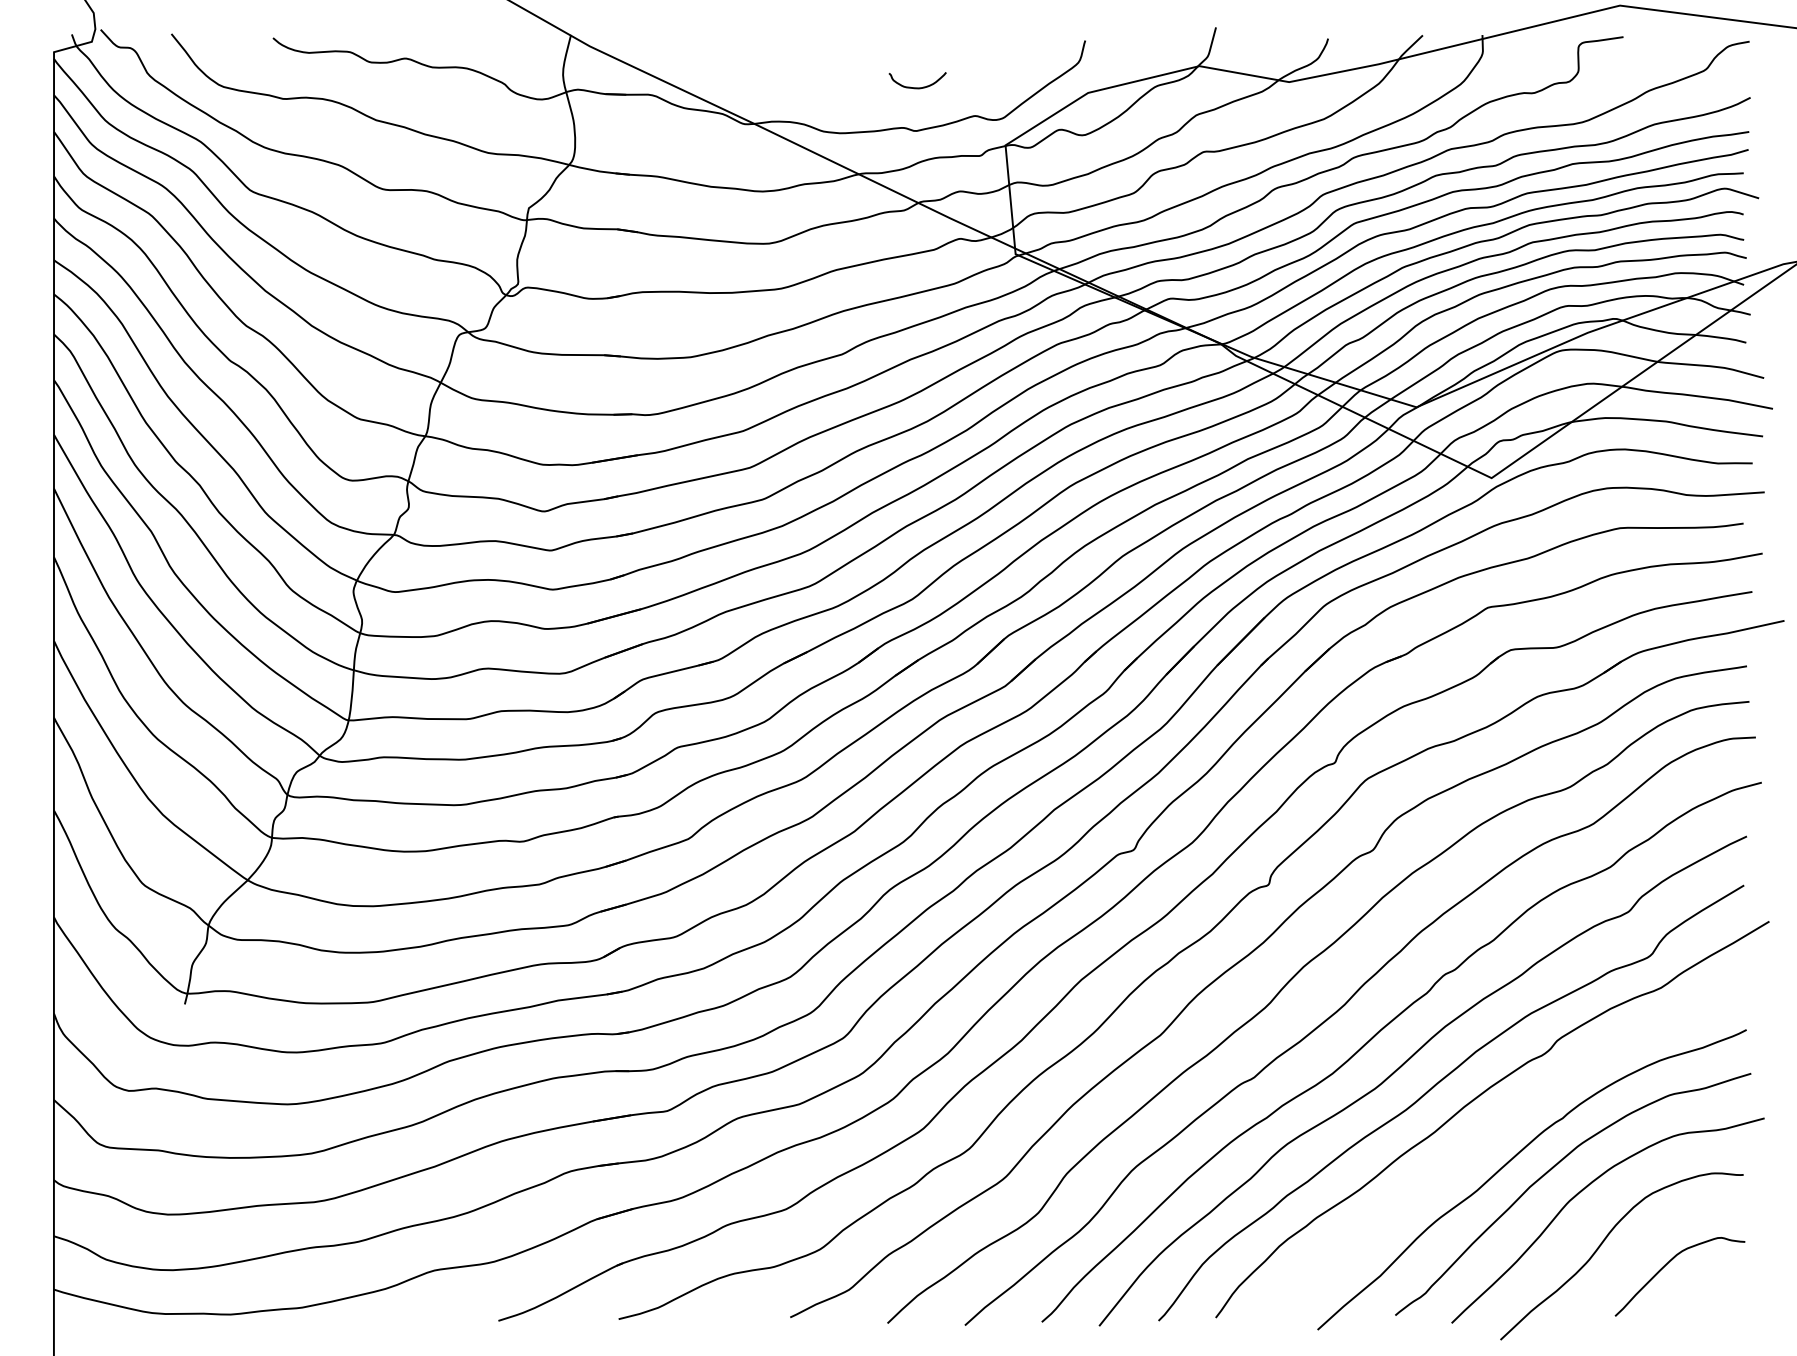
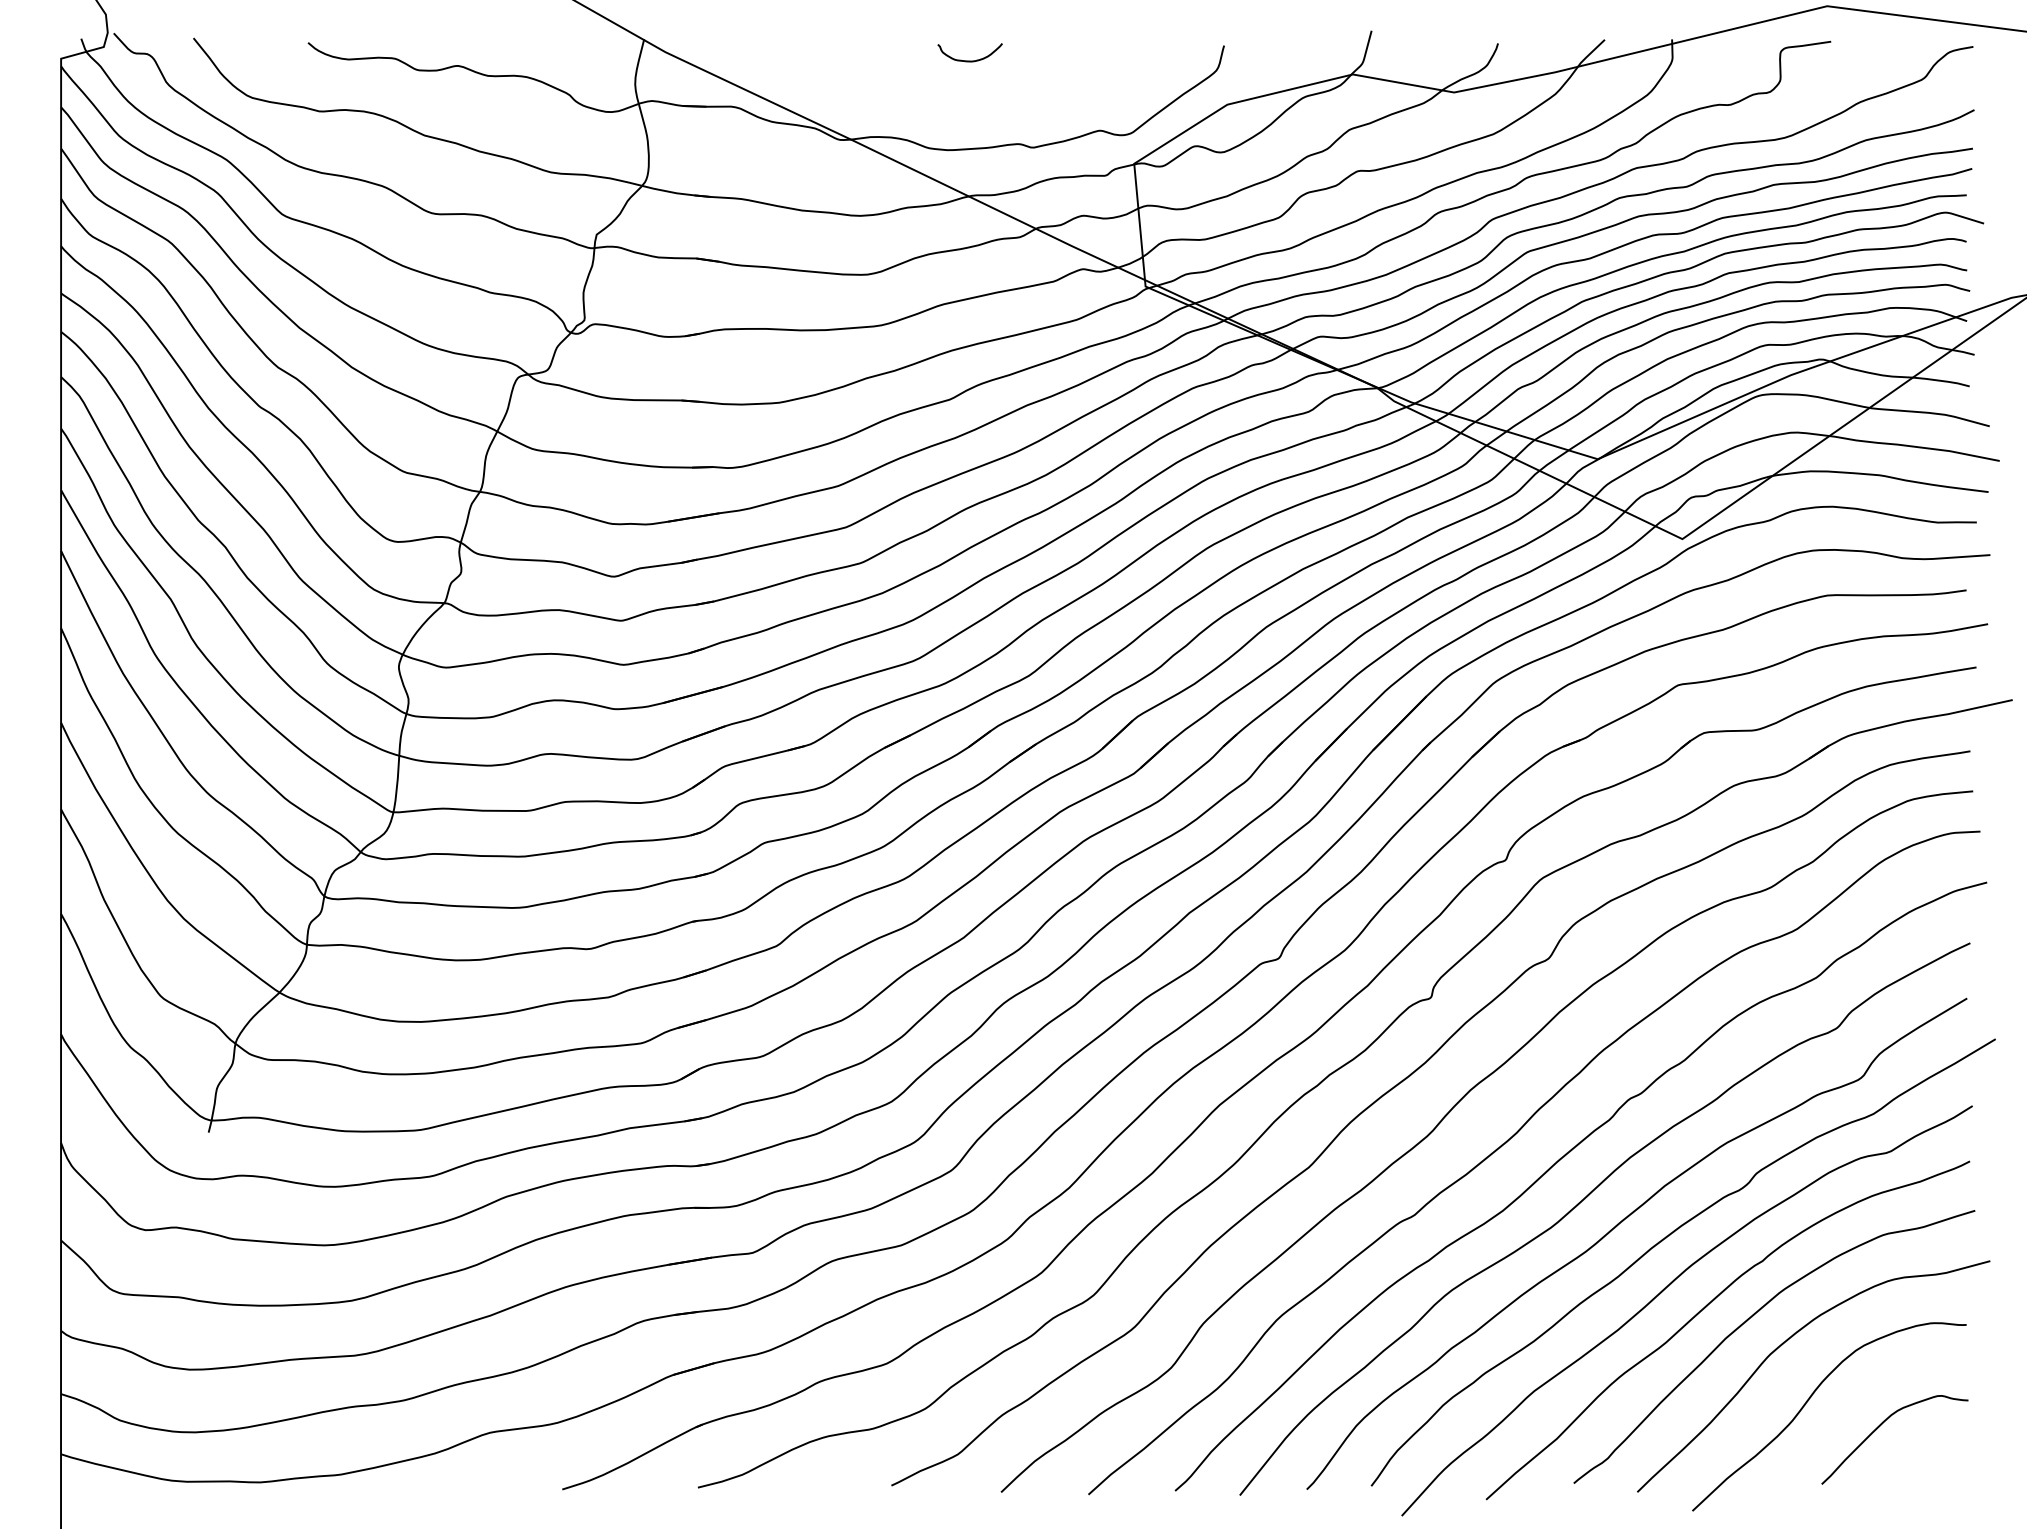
curve: (917, 87) -> (969, 60), moved
curve: (1481, 1139) -> (1670, 1285), added

